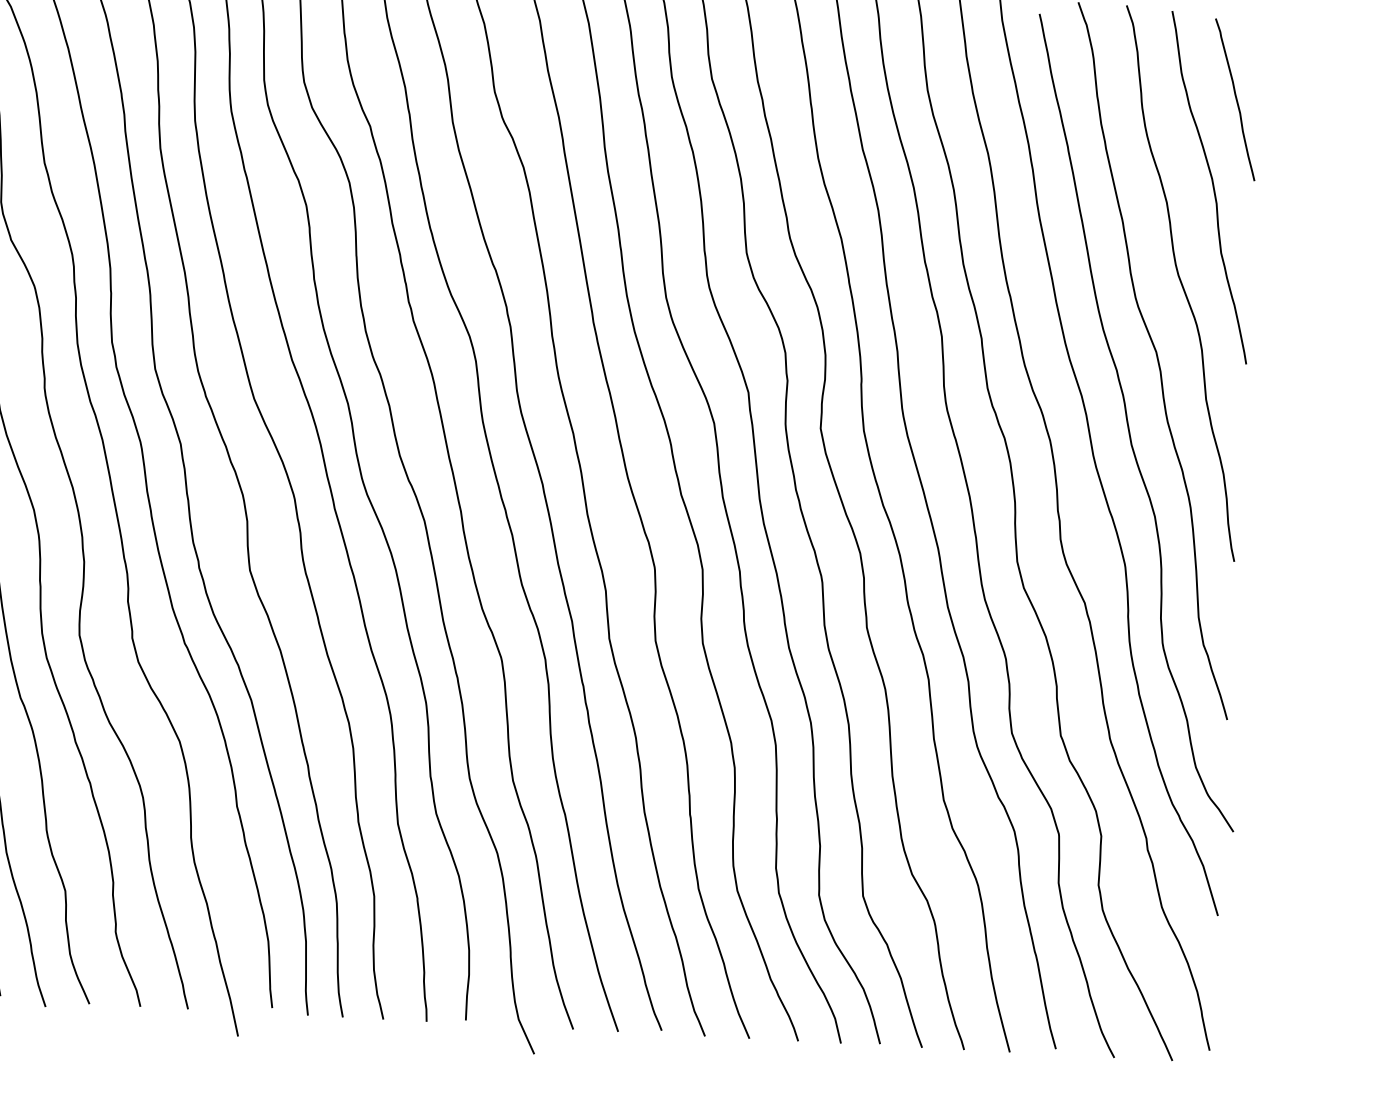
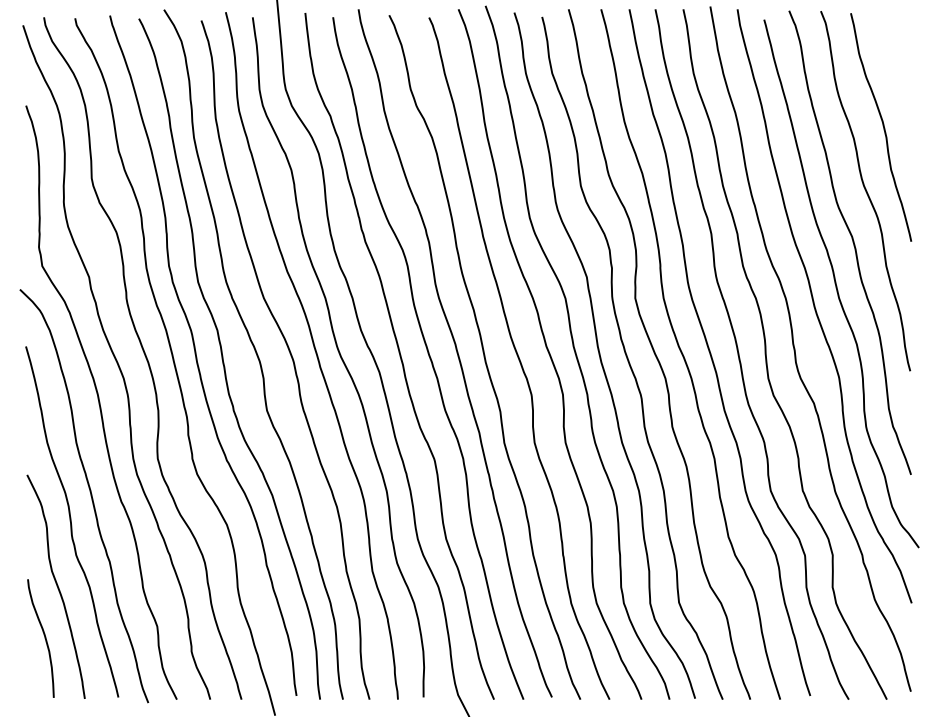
curve: (1235, 98) -> (895, 68), removed

